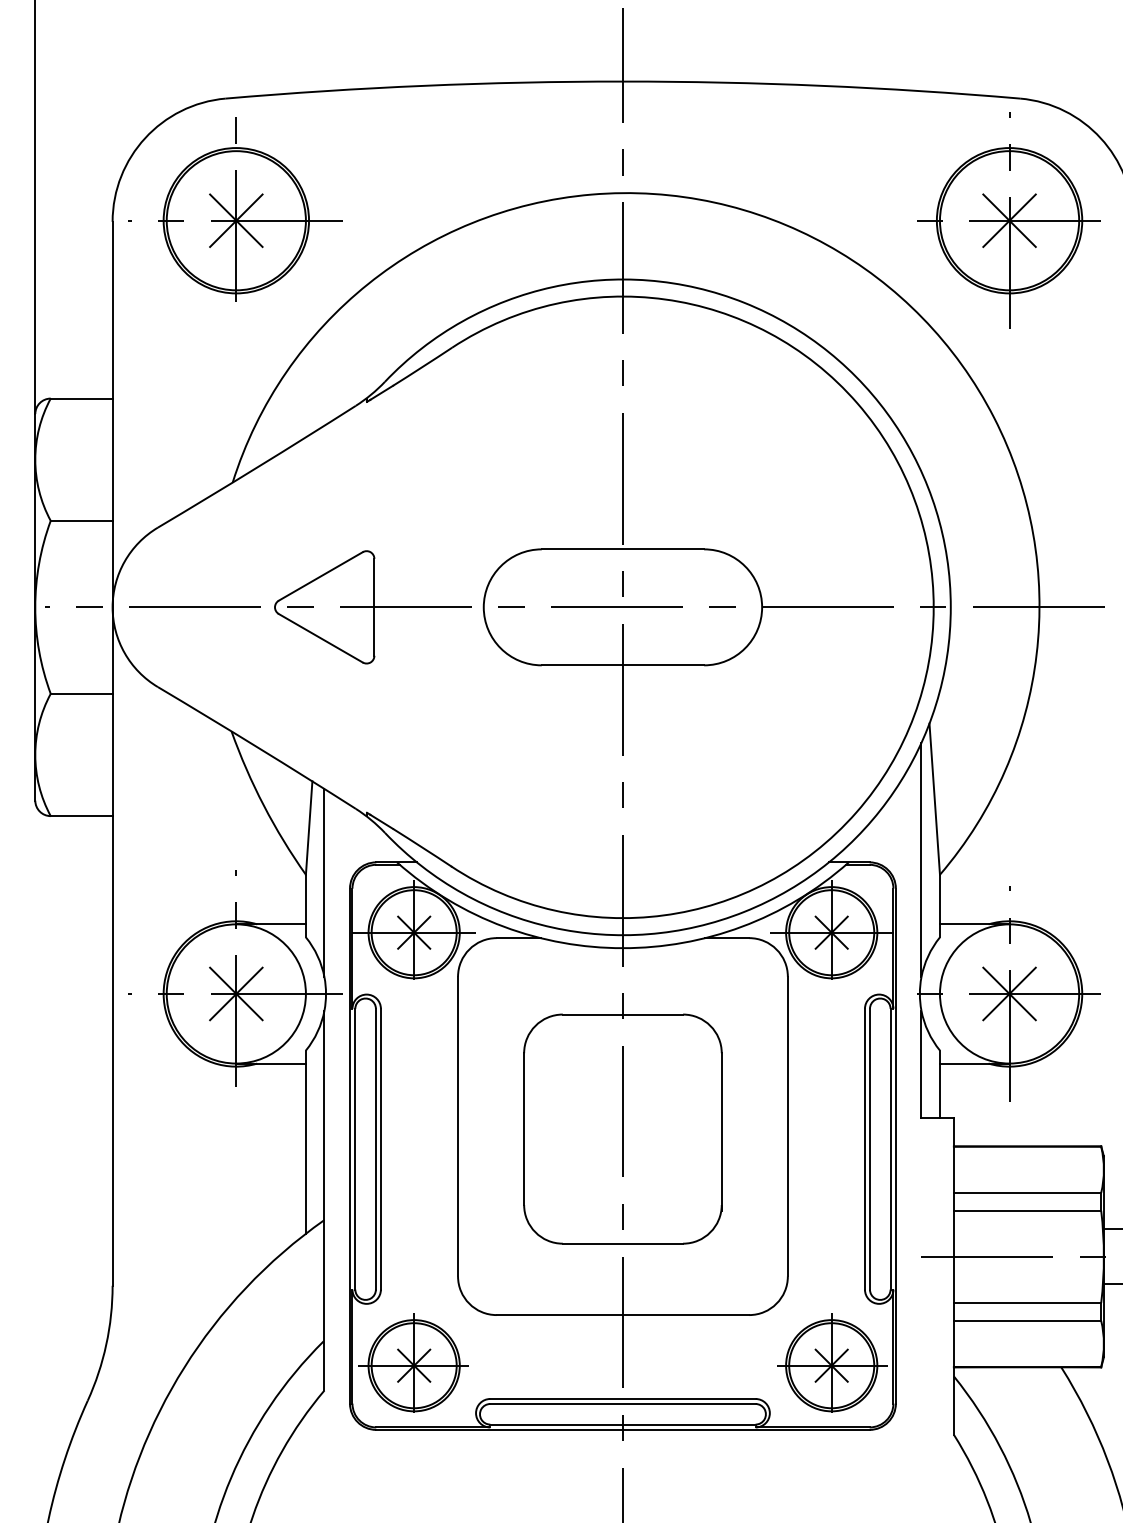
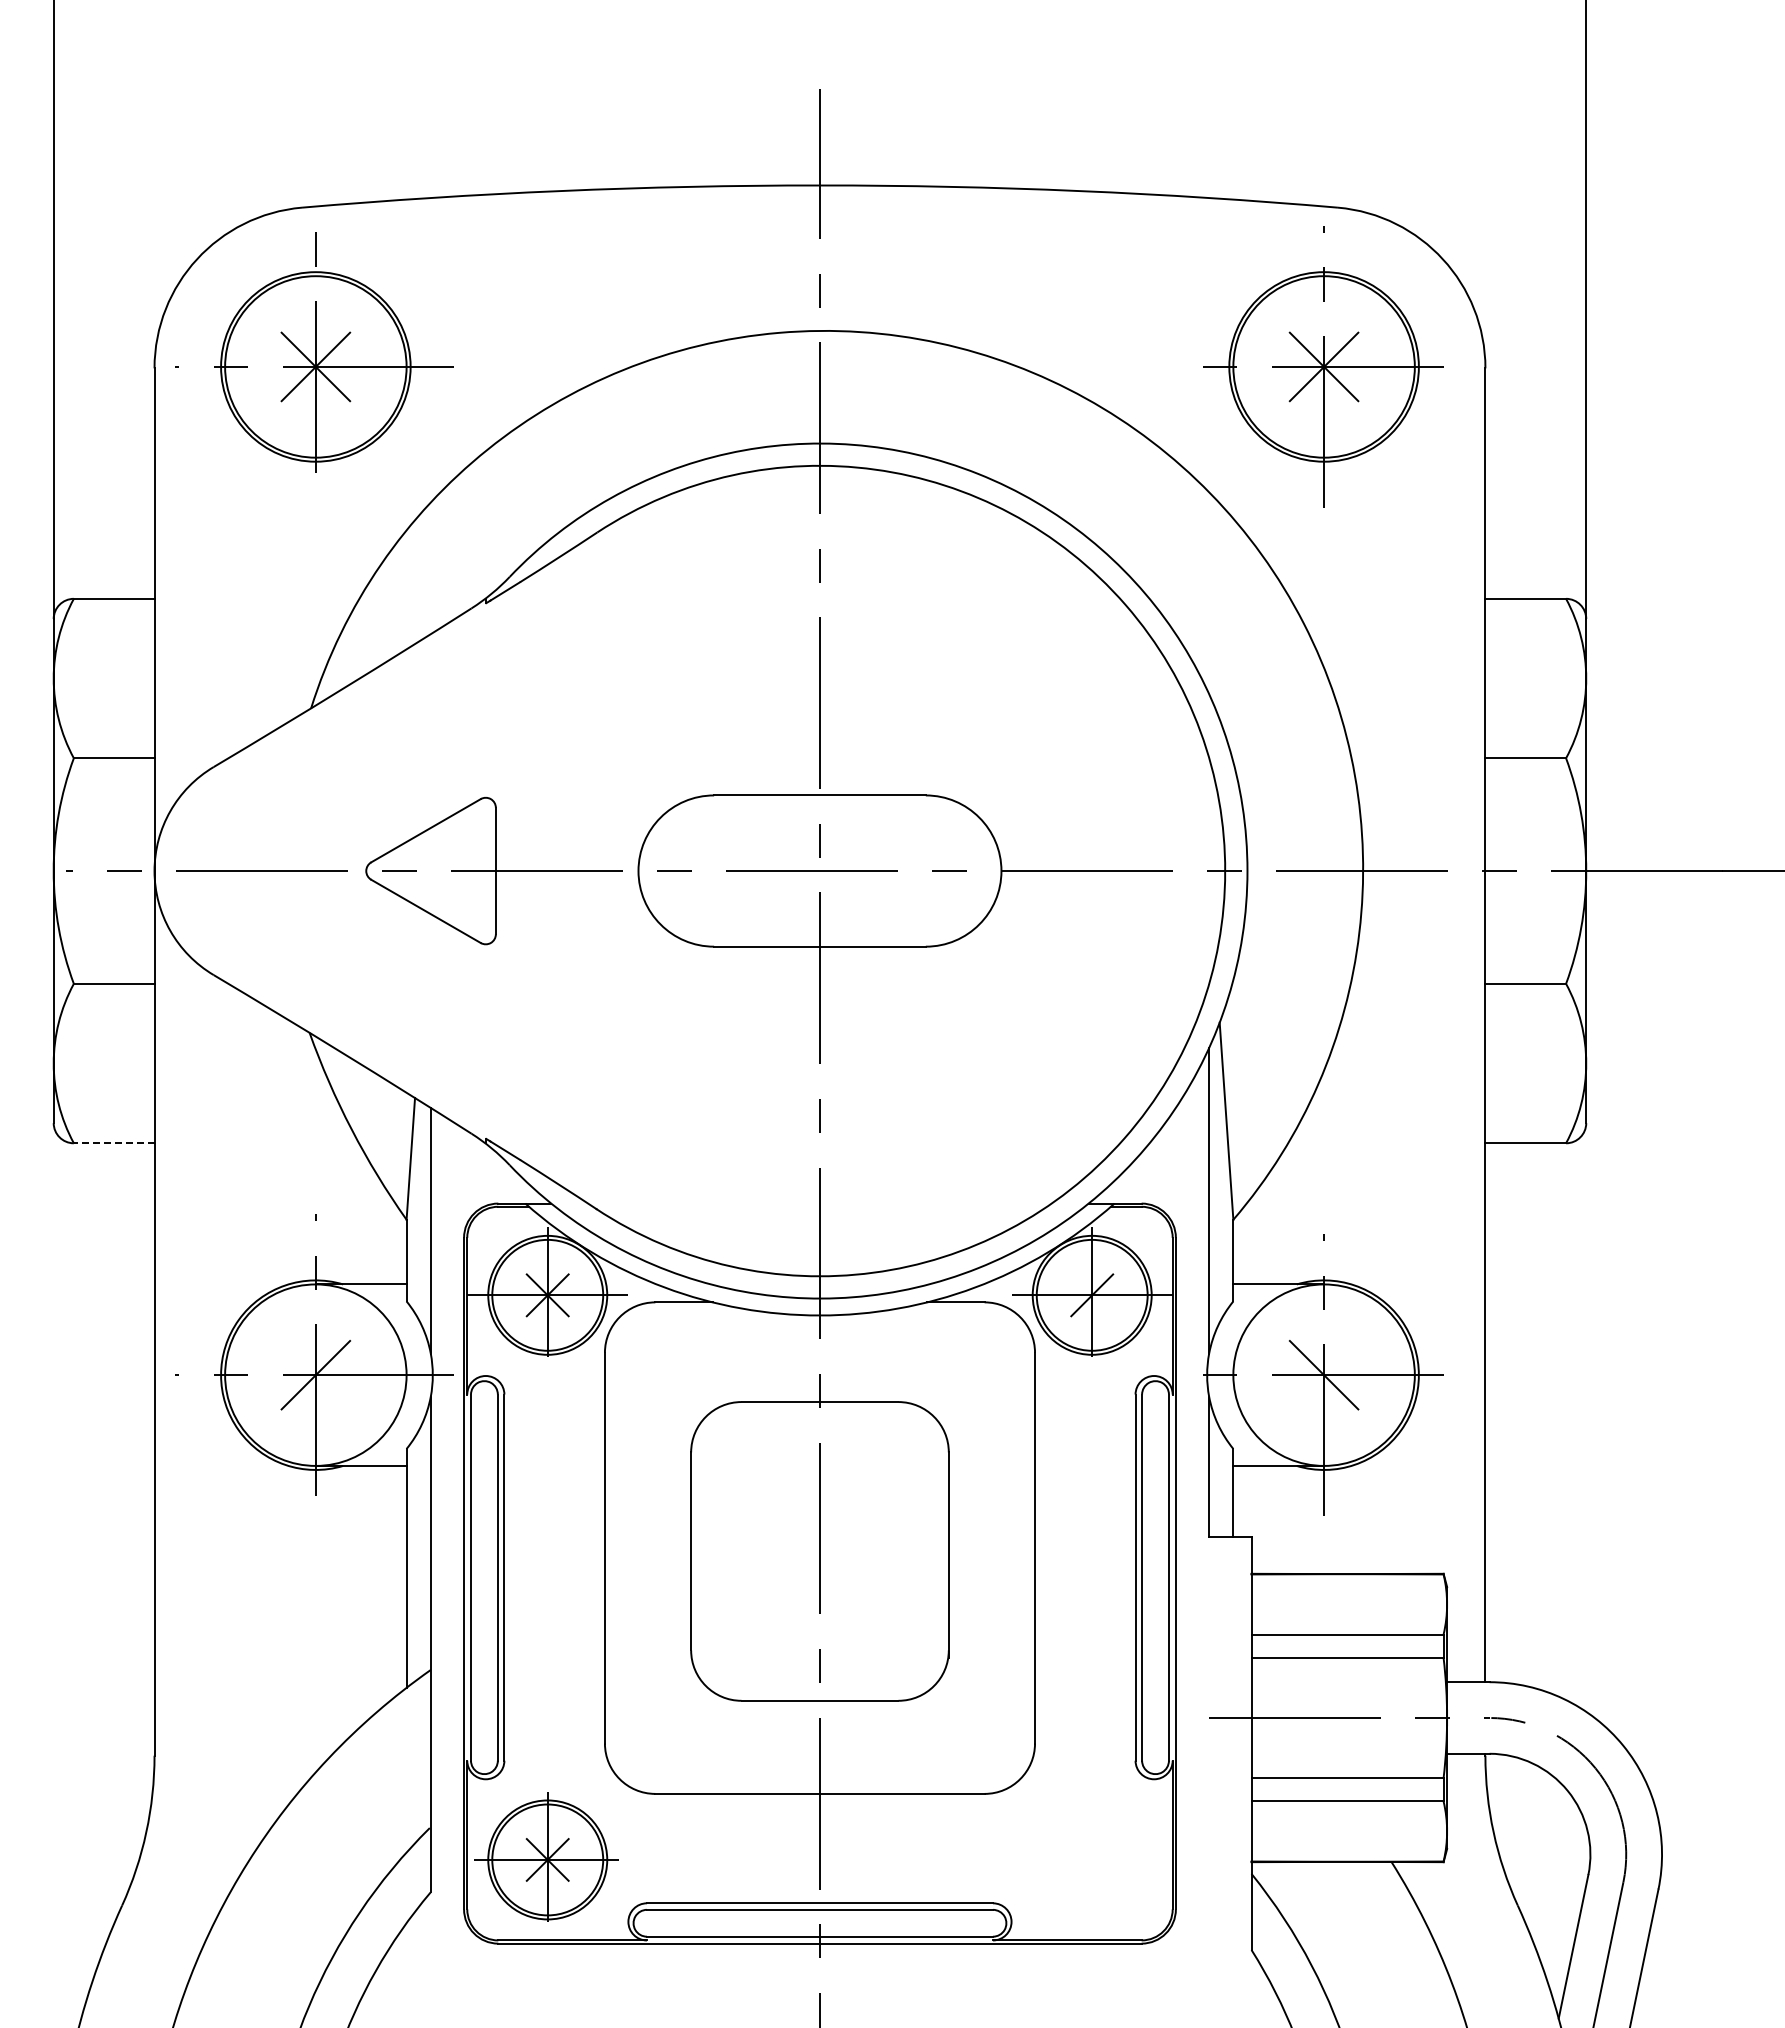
line: (81, 816) -> (113, 1143), solid -> dashed
line: (831, 932) -> (1092, 1295), removed
line: (236, 993) -> (315, 1374), removed
line: (1009, 993) -> (1323, 1374), removed
part: (831, 1363) -> (1092, 1856), removed

